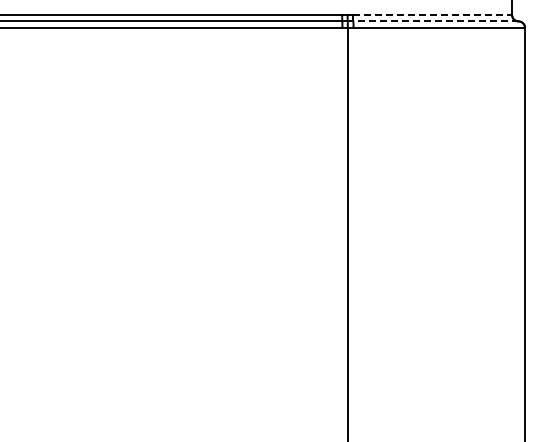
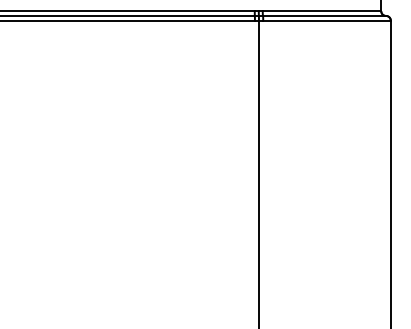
line: (432, 14) -> (321, 10), dashed -> solid
line: (435, 21) -> (324, 16), dashed -> solid

